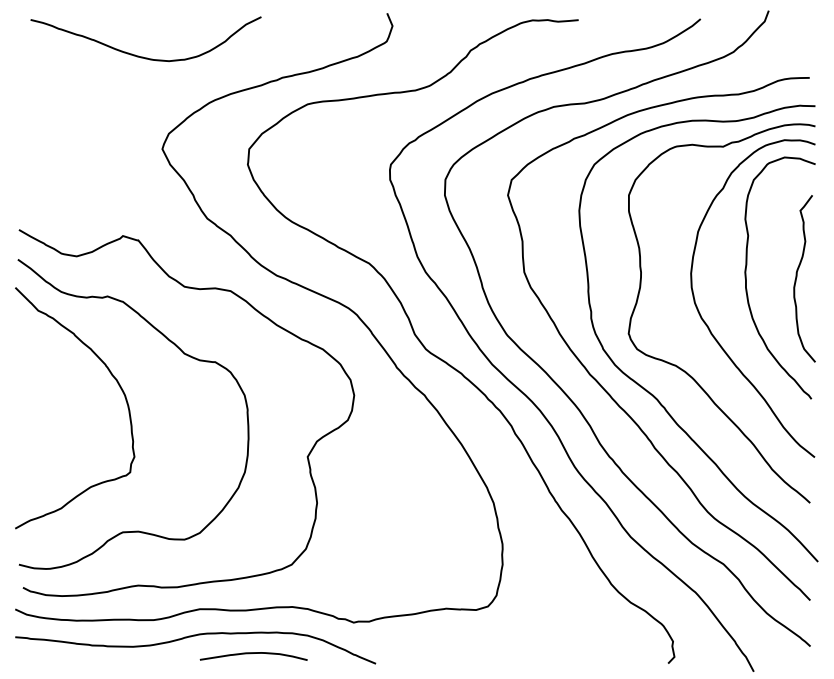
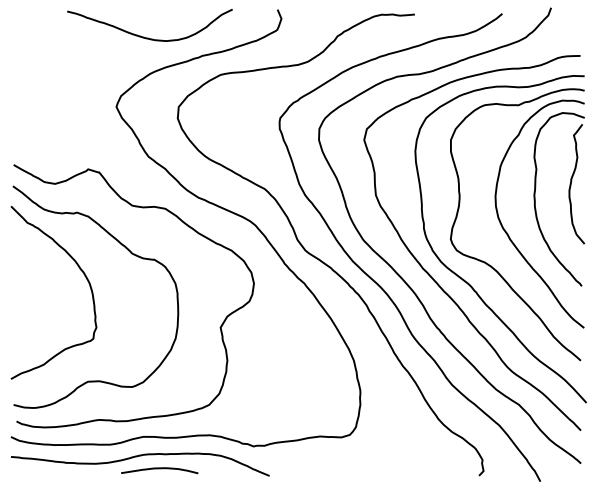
curve: (143, 56) -> (148, 37), moved
curve: (797, 277) -> (571, 183), moved
curve: (253, 653) -> (159, 468), moved

